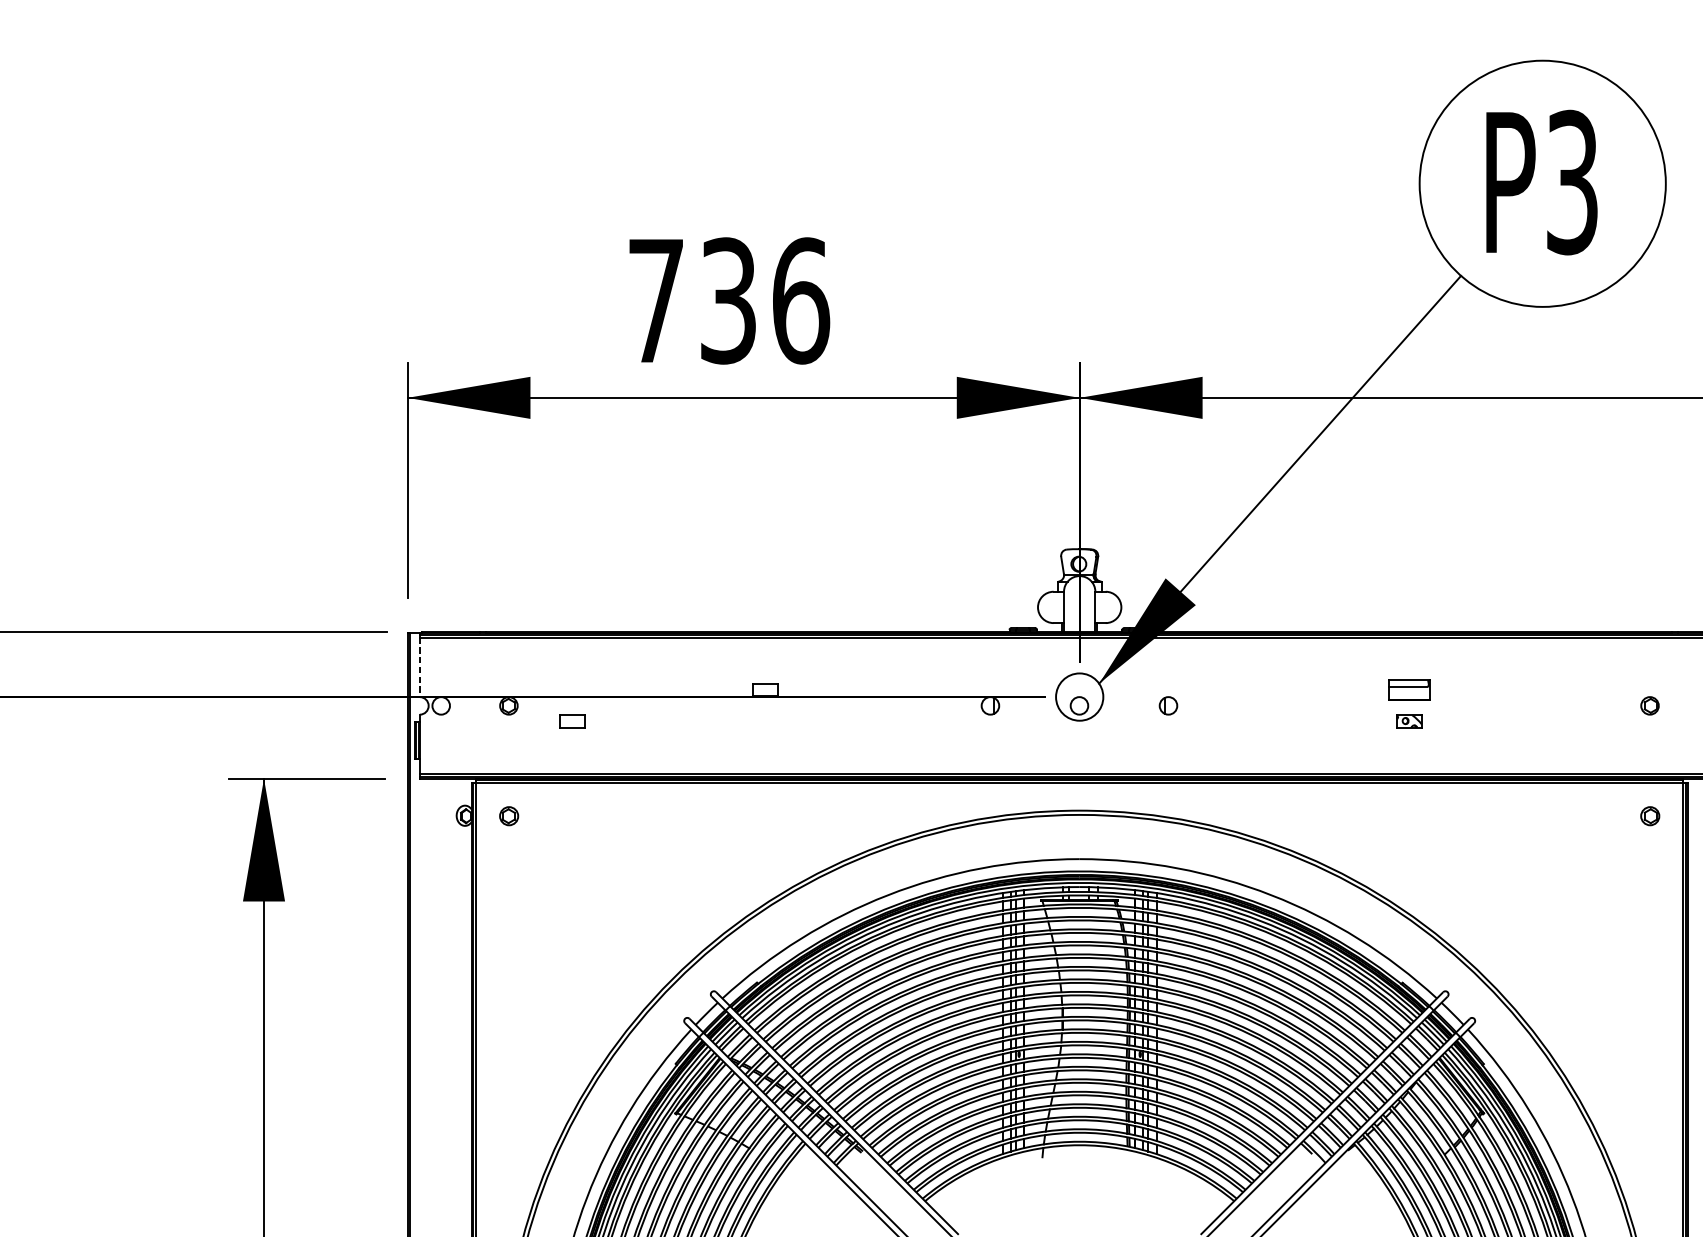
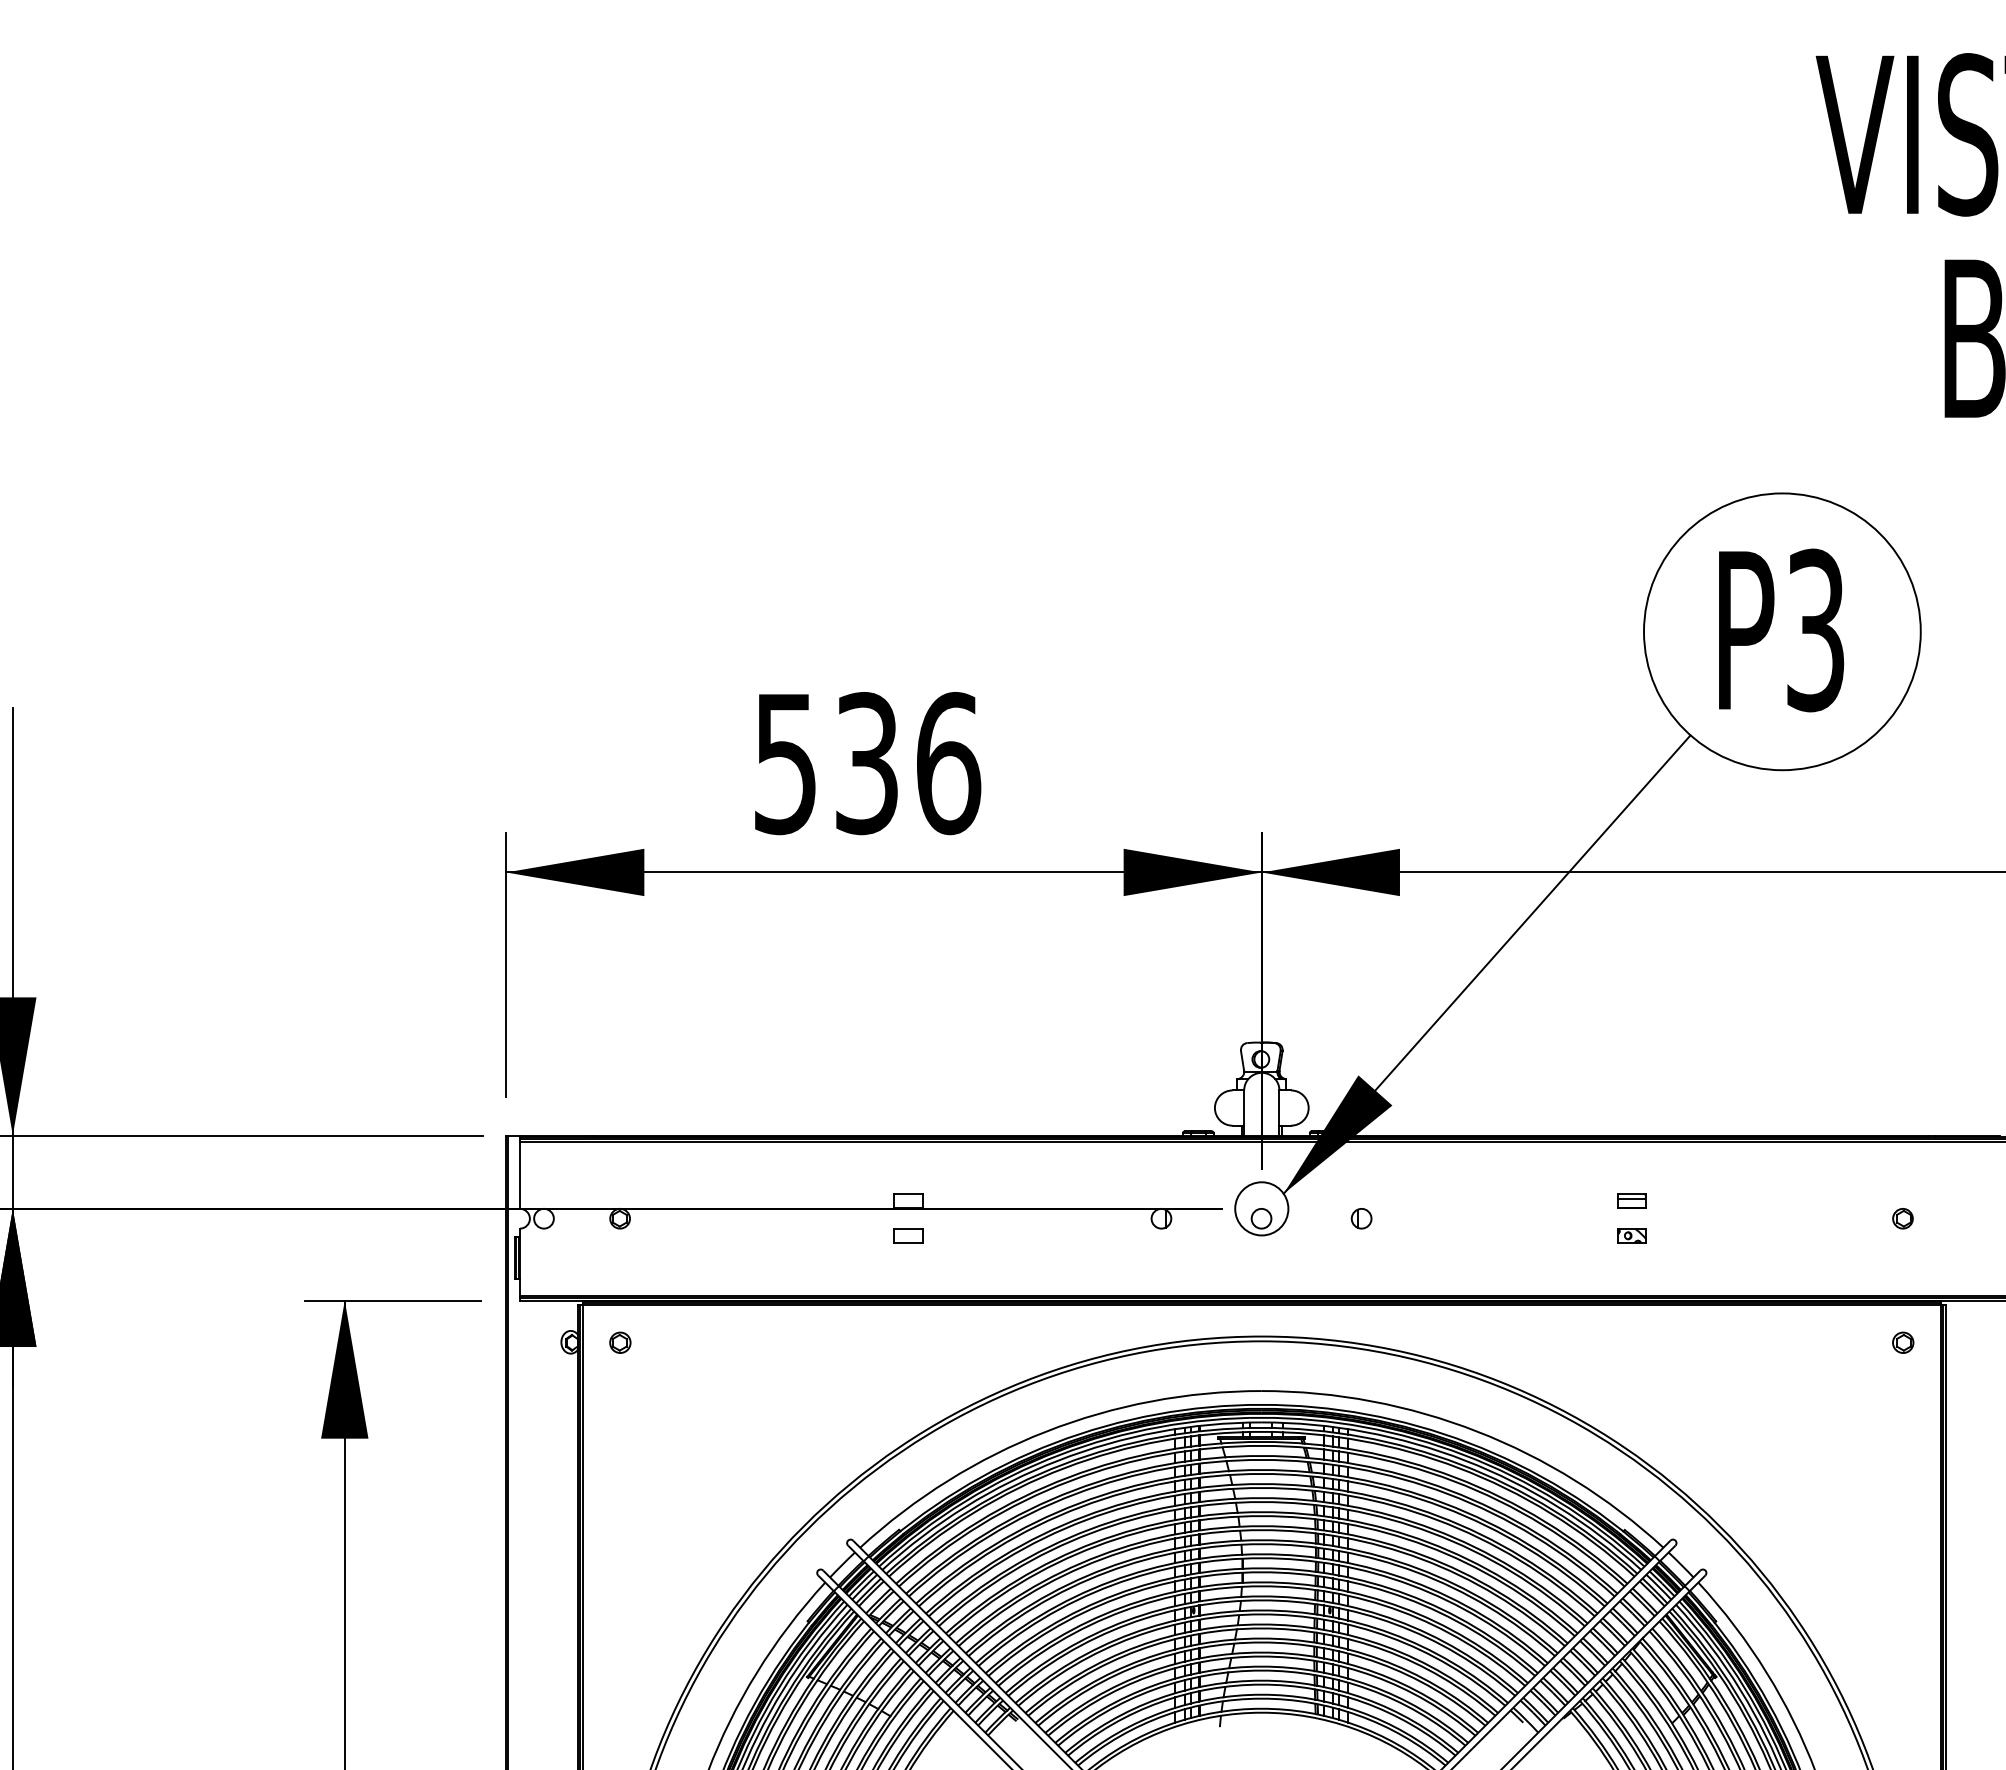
text: (656, 301) -> (785, 764), 736 -> 536
line: (420, 667) -> (520, 1175), dashed -> solid
part: (1408, 689) -> (1631, 1200), size x0.62
part: (572, 720) -> (908, 1235), moved

